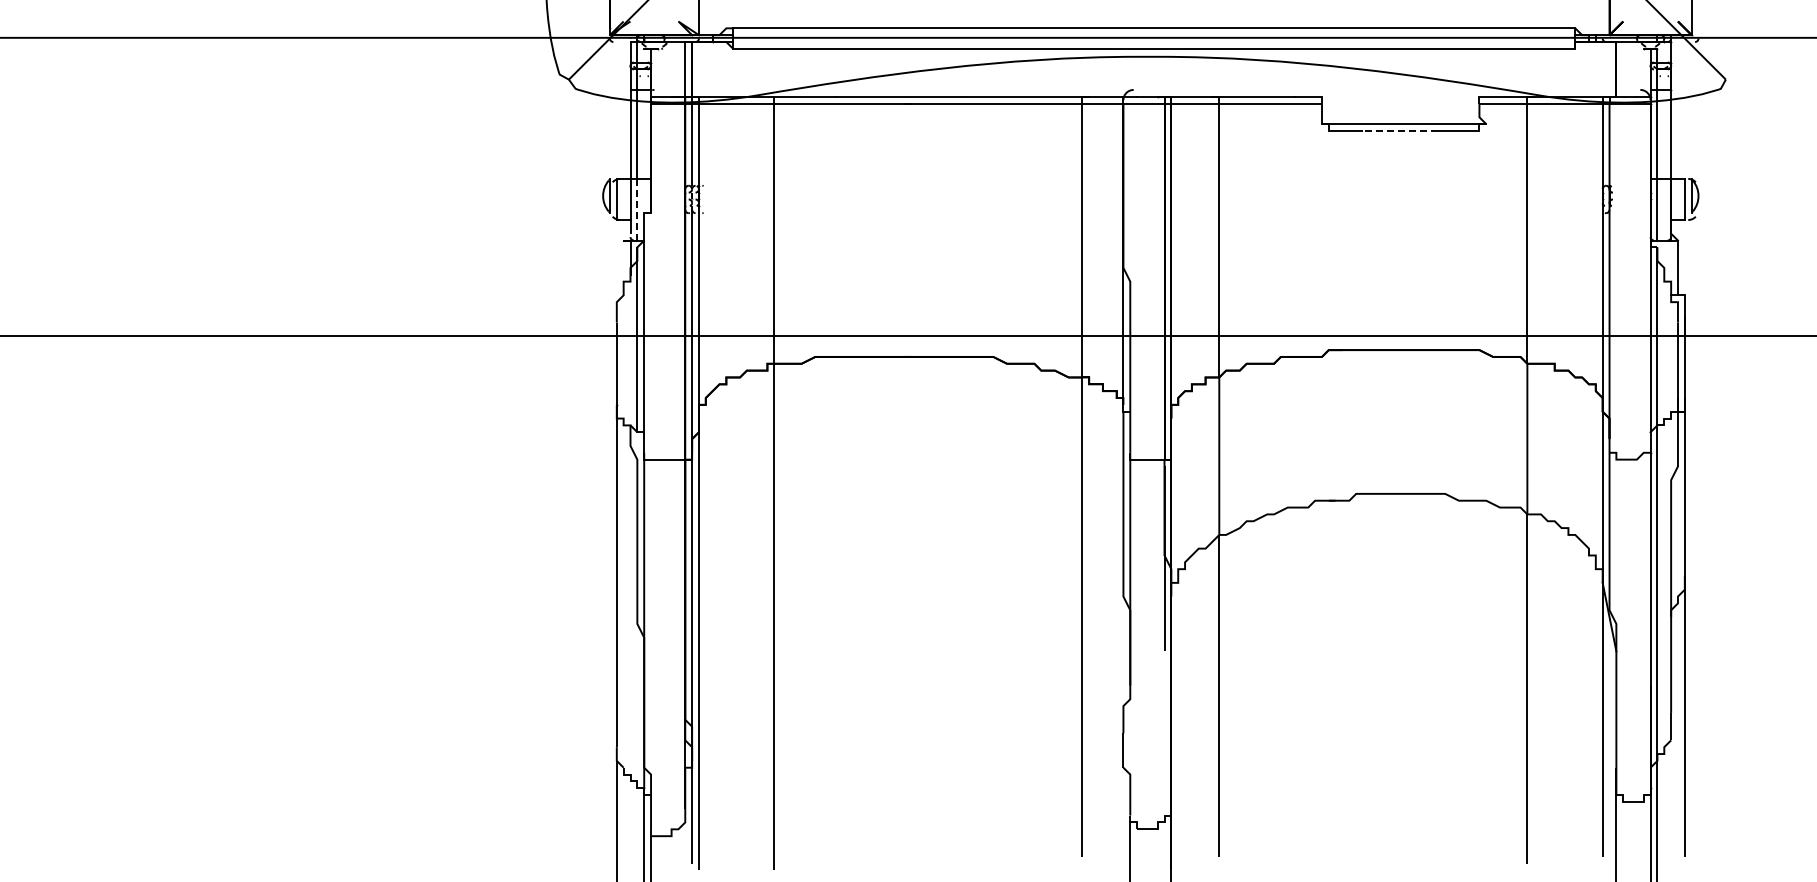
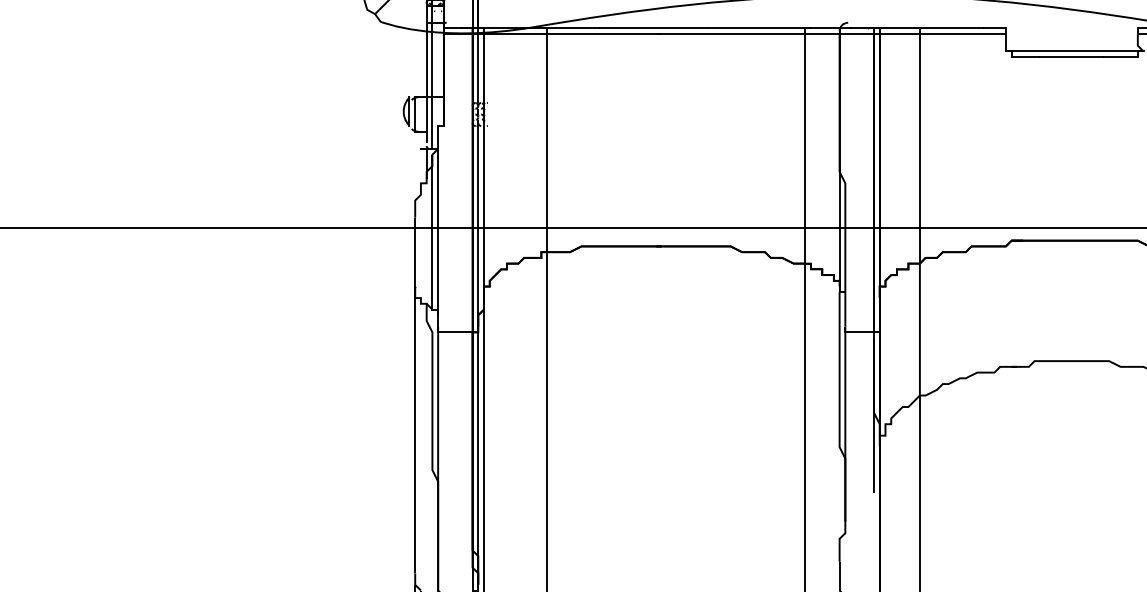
line: (1400, 131) -> (1071, 57), dashed -> solid
line: (637, 209) -> (432, 122), dashed -> solid

